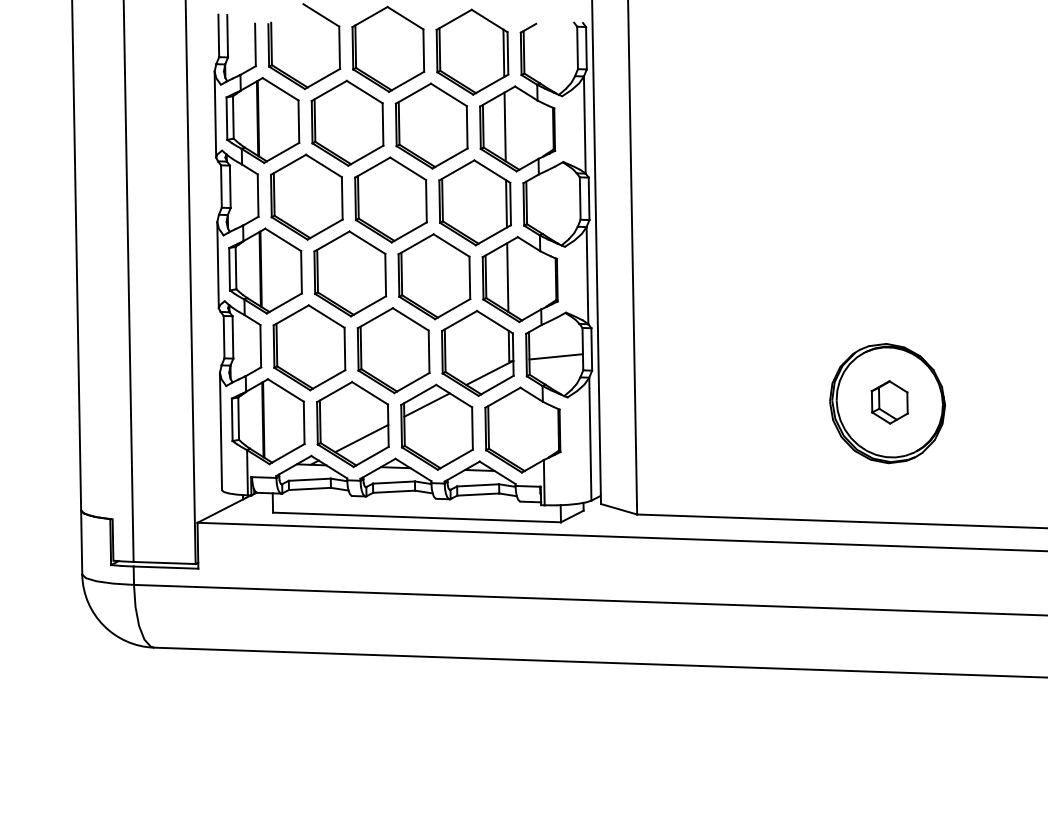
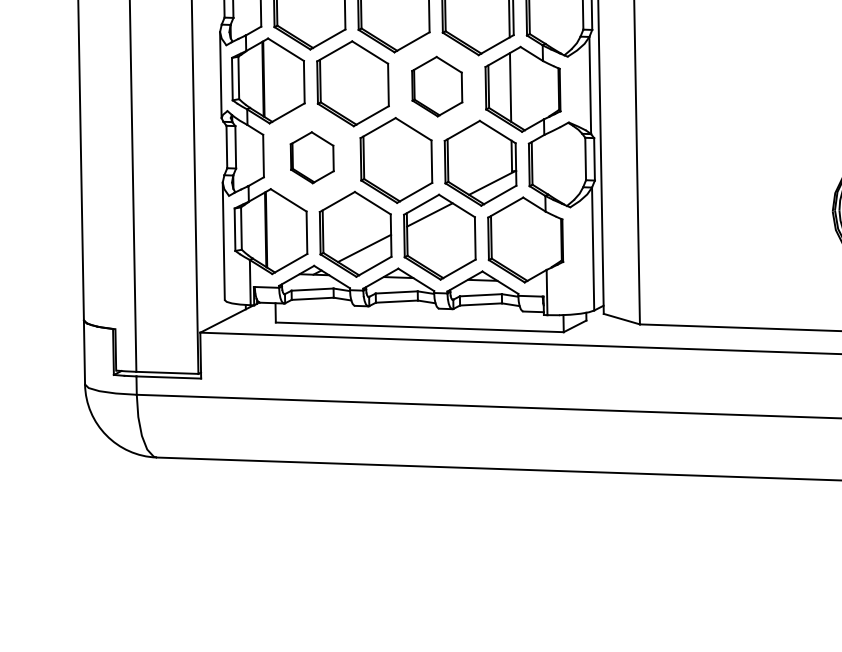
part: (434, 276) -> (437, 86), size x0.7
part: (309, 347) -> (312, 157), size x0.6
line: (555, 356) -> (558, 166), removed

